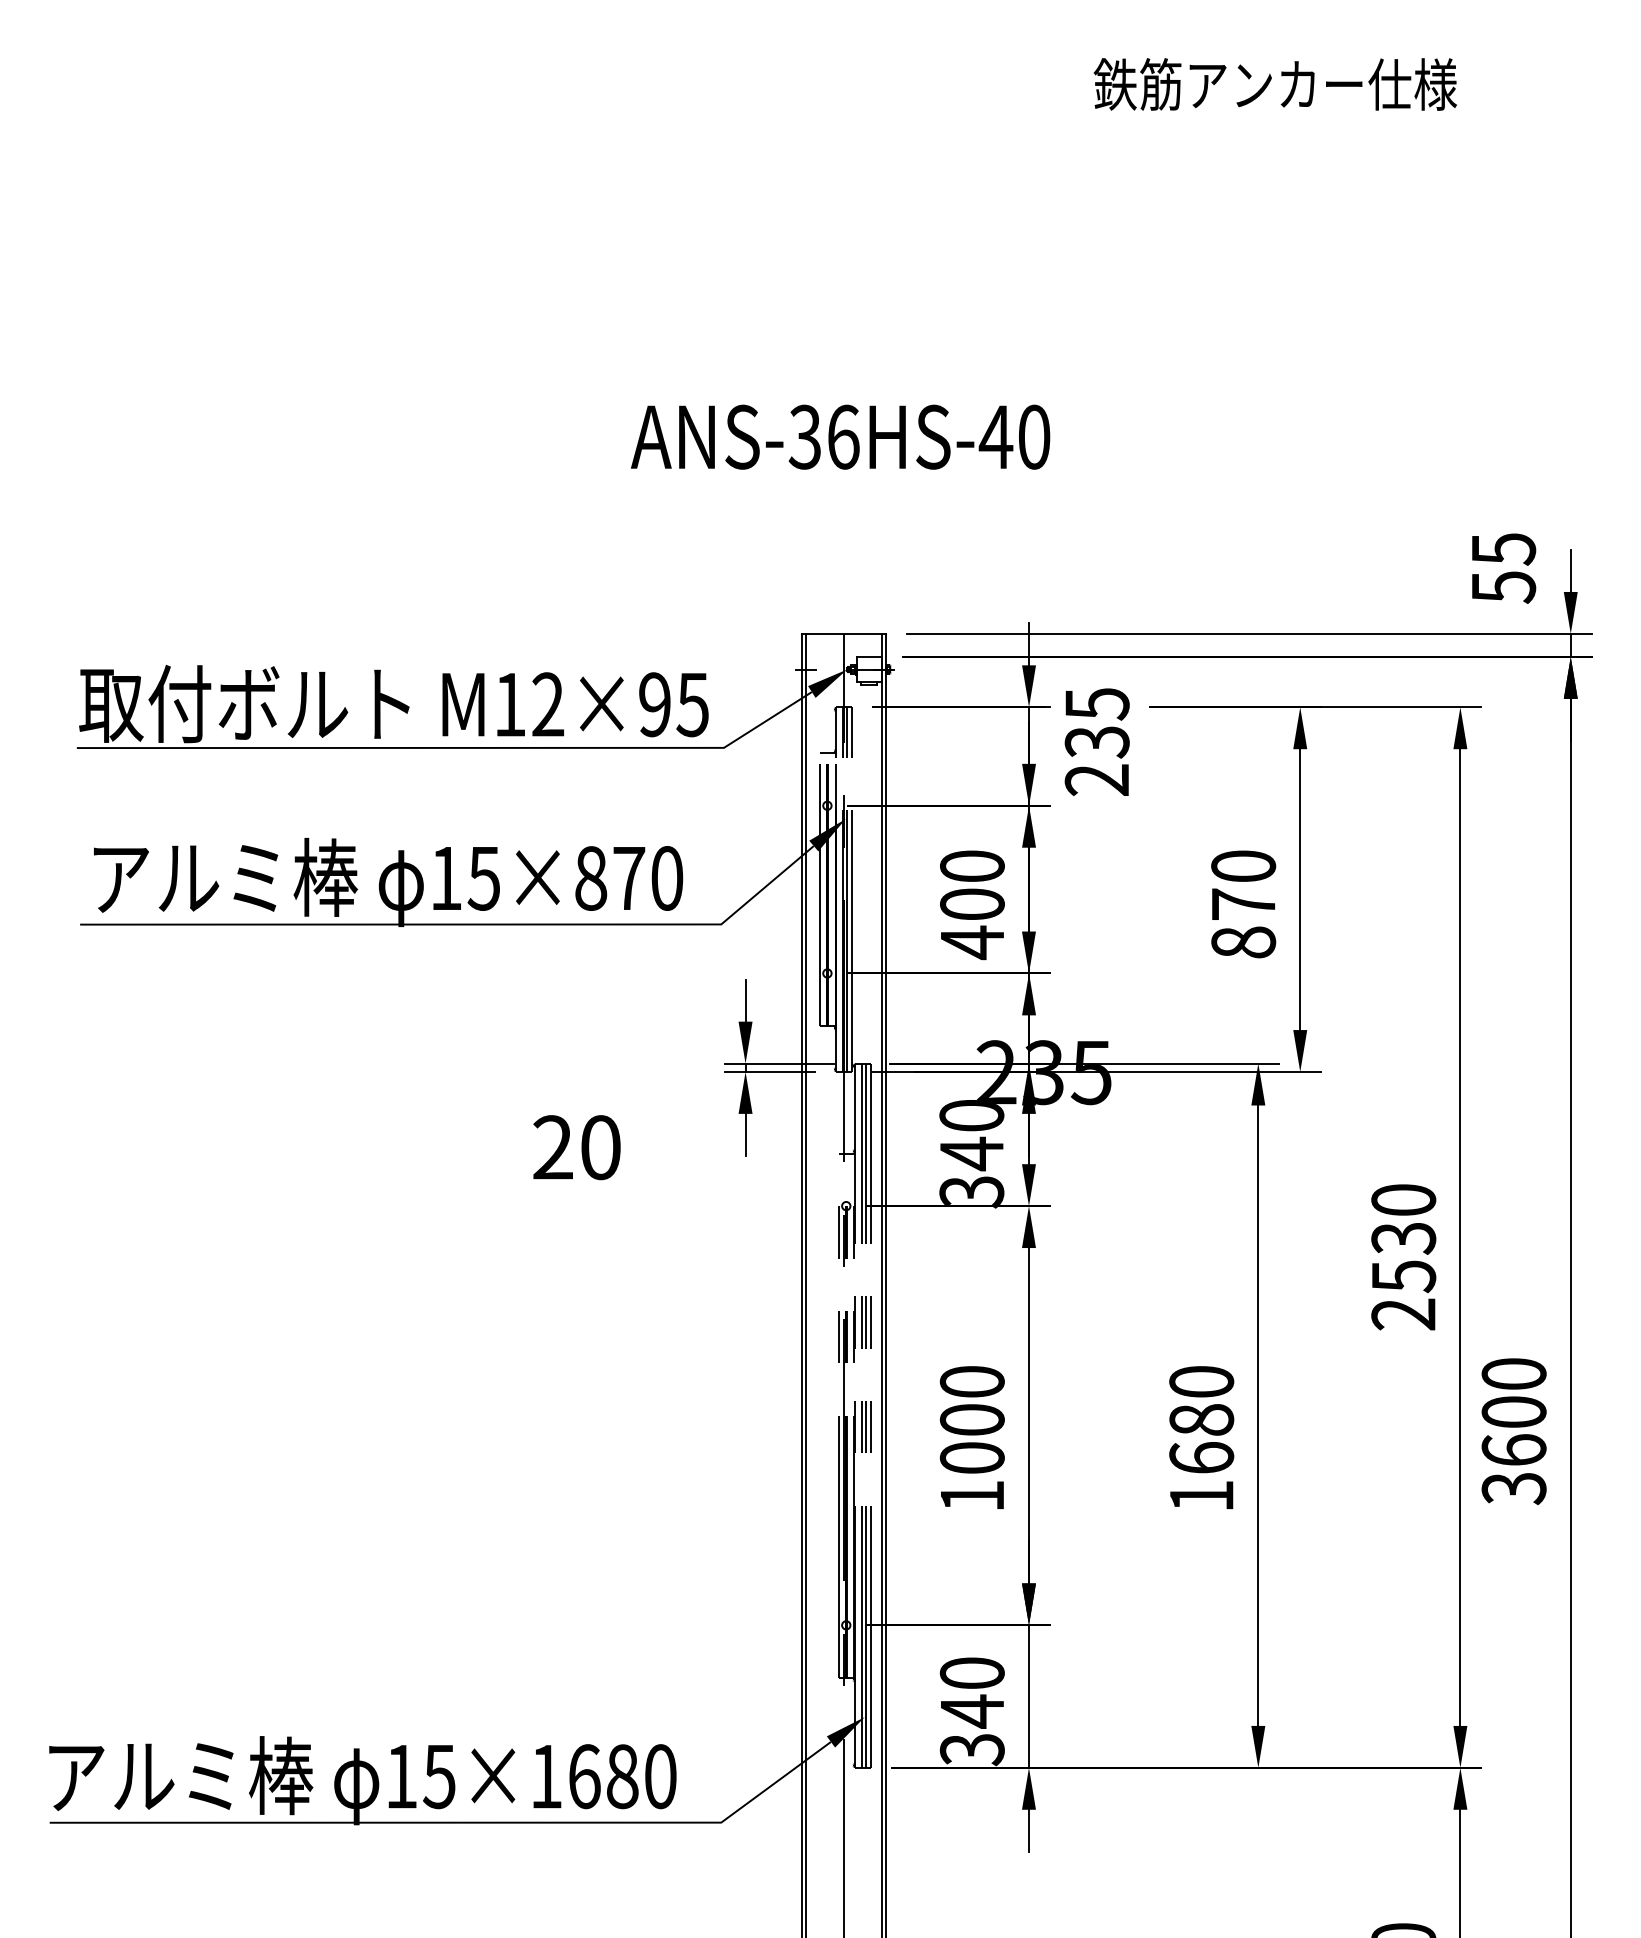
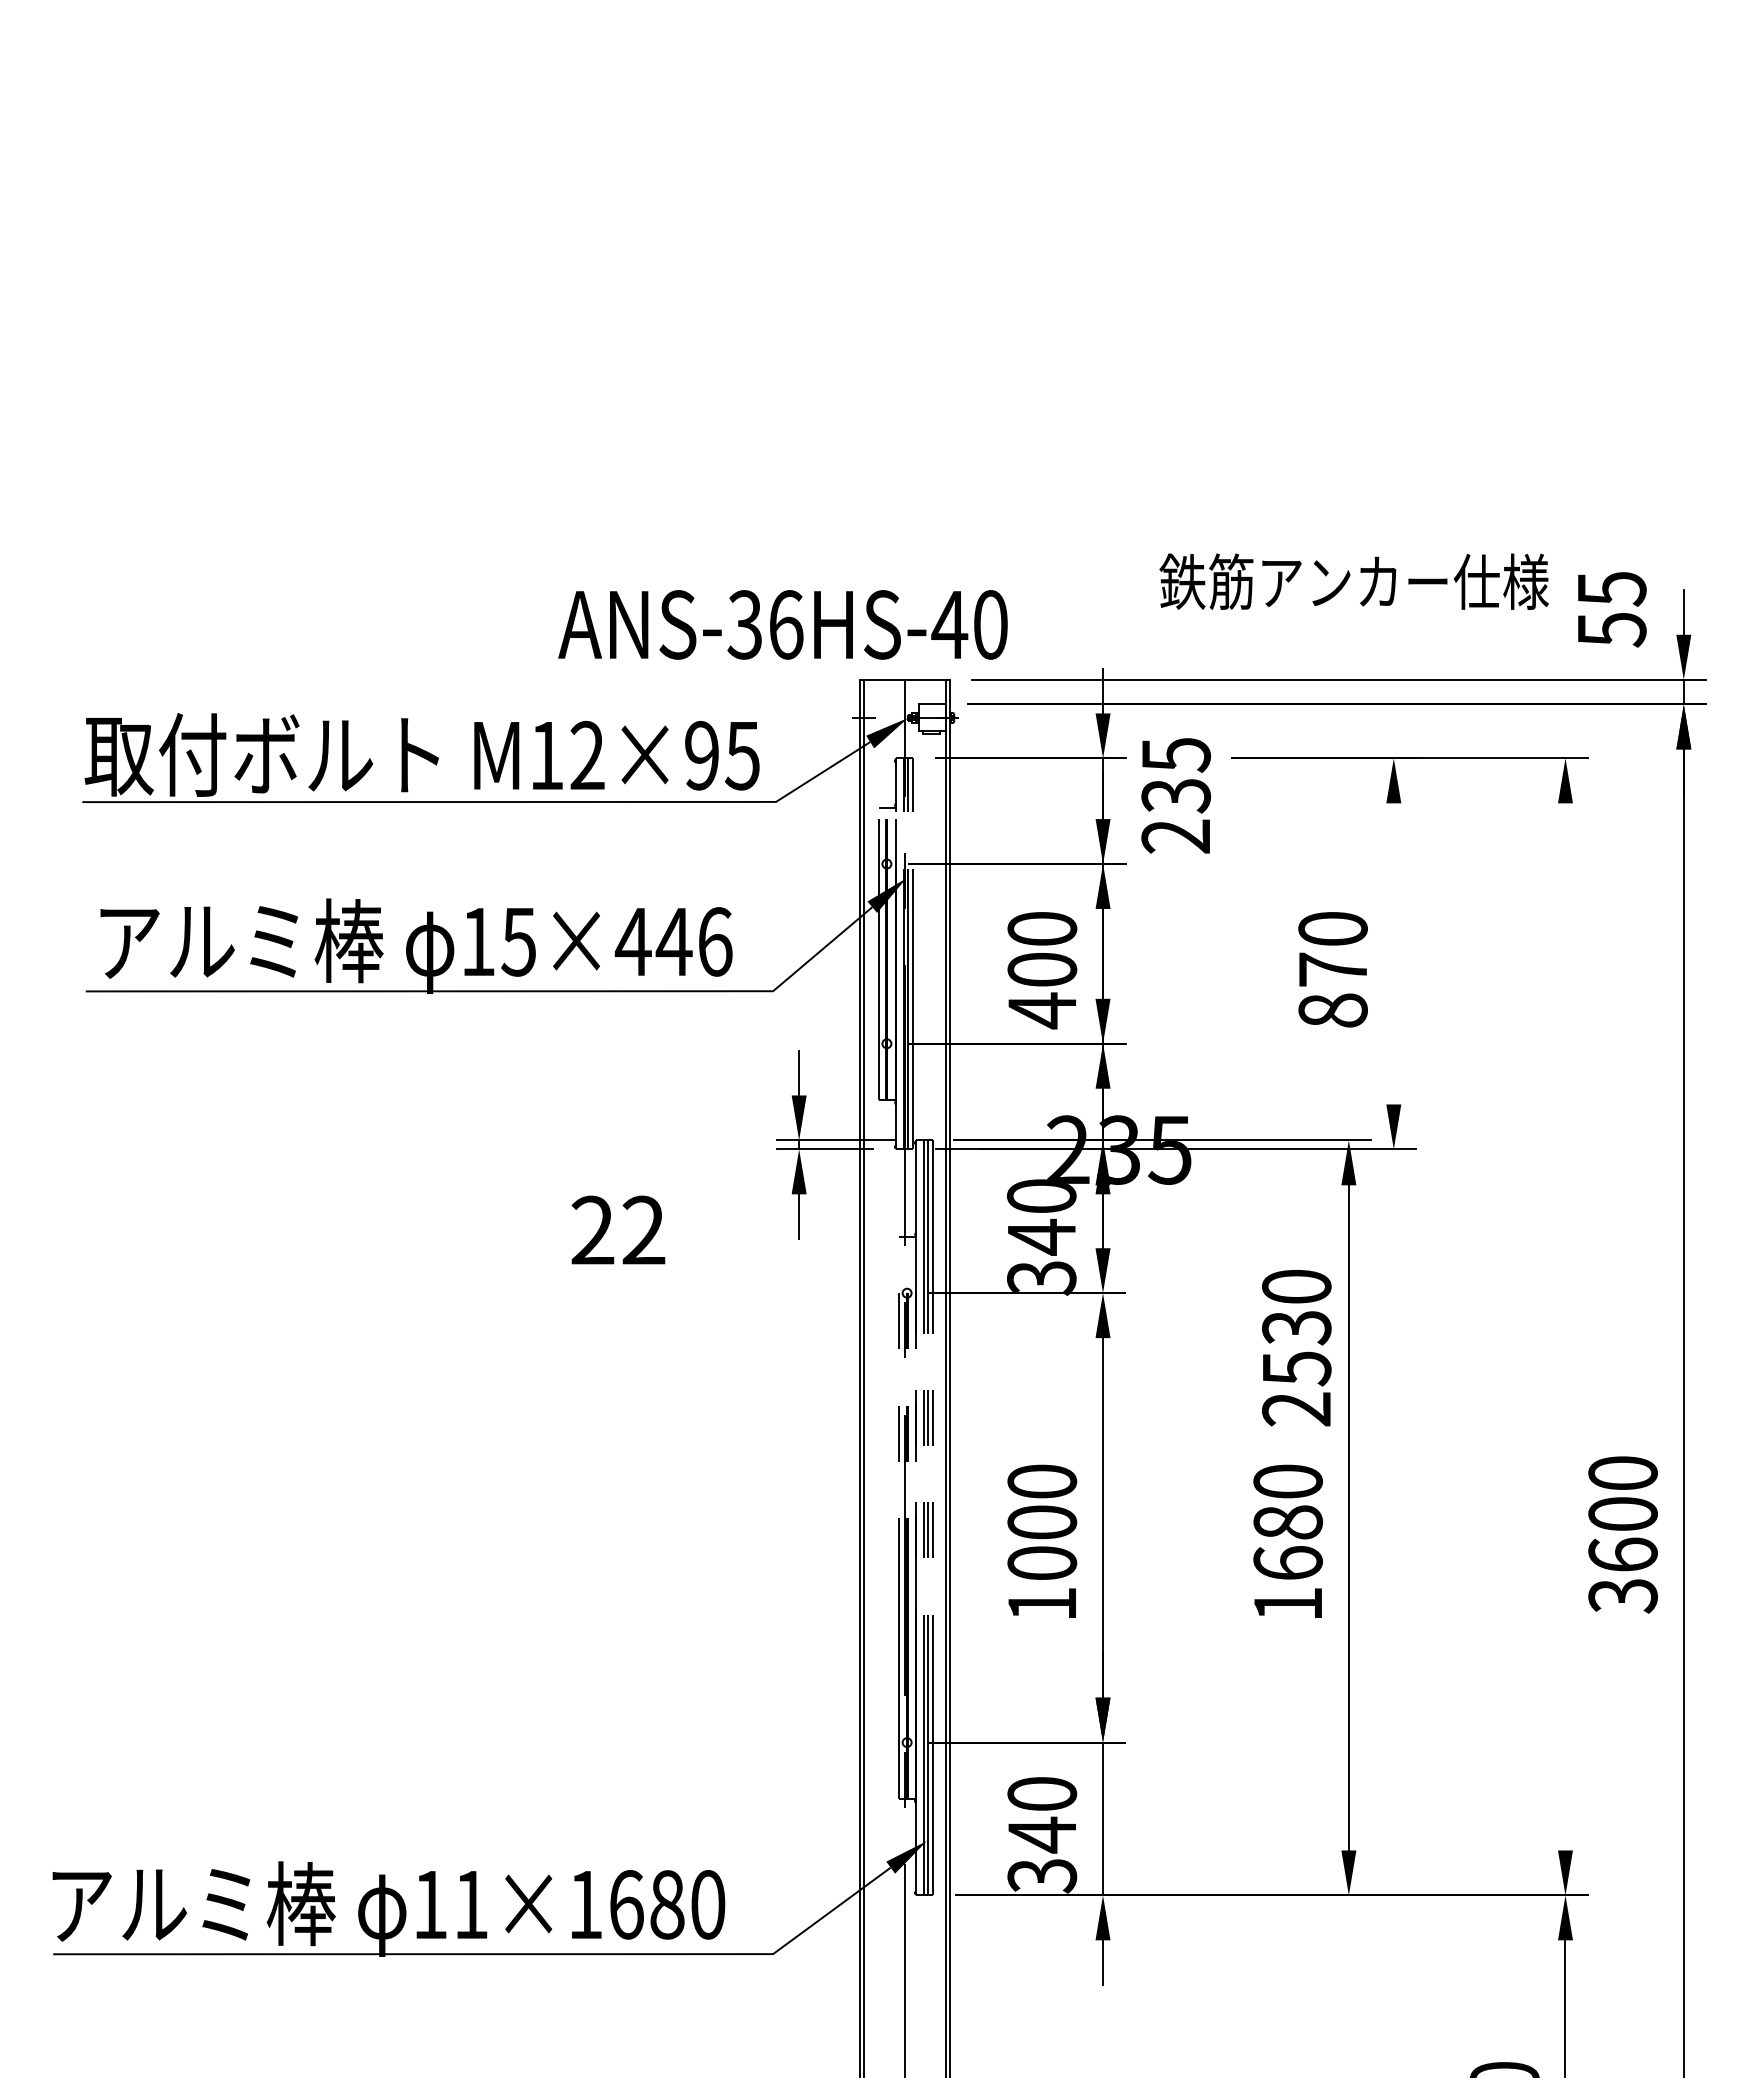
text: (1274, 84) -> (1353, 581), moved
text: (840, 436) -> (782, 624), moved
text: (628, 878) -> (673, 941), 15×870 -> 15×446
line: (1299, 889) -> (1393, 953), removed
text: (600, 1147) -> (643, 1230), 20 -> 22
line: (1460, 1237) -> (1565, 1326), removed
text: (1403, 1257) -> (1296, 1348), moved
text: (438, 1777) -> (470, 1905), 15×1680 -> 11×1680

